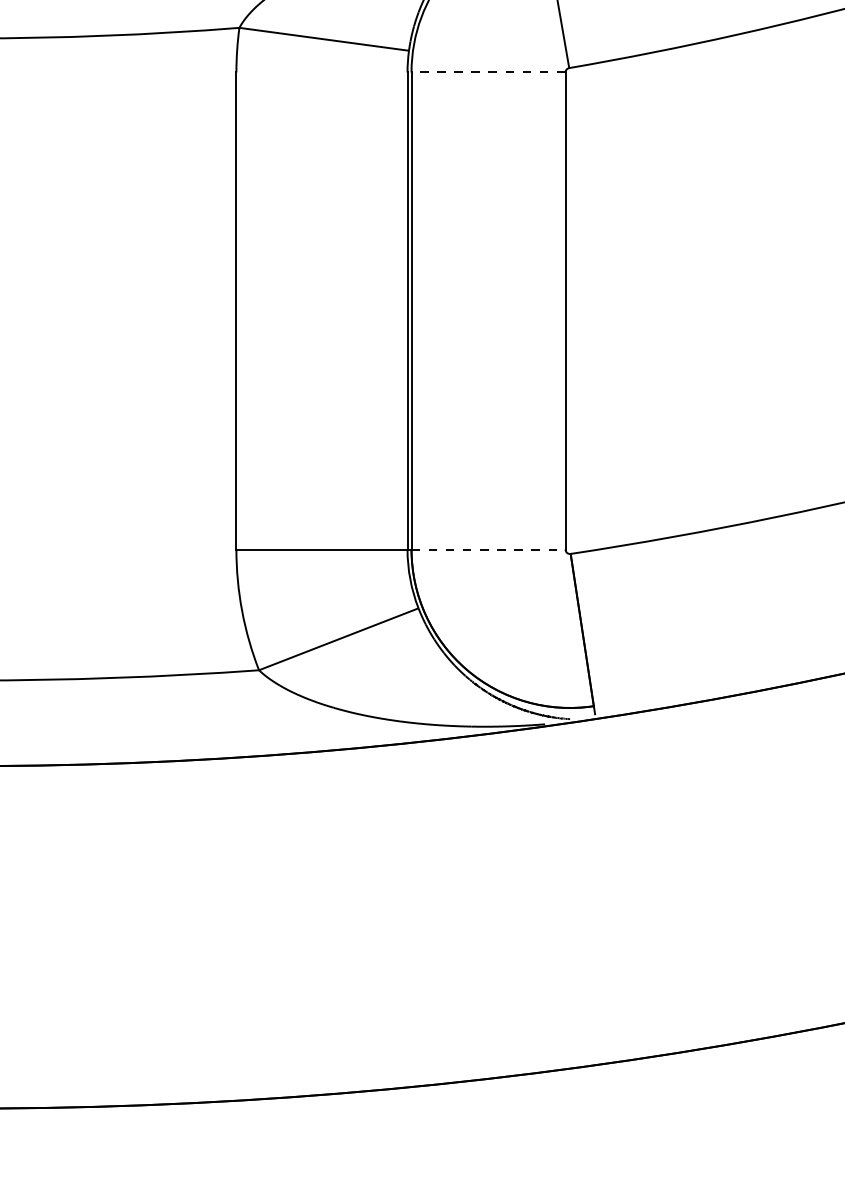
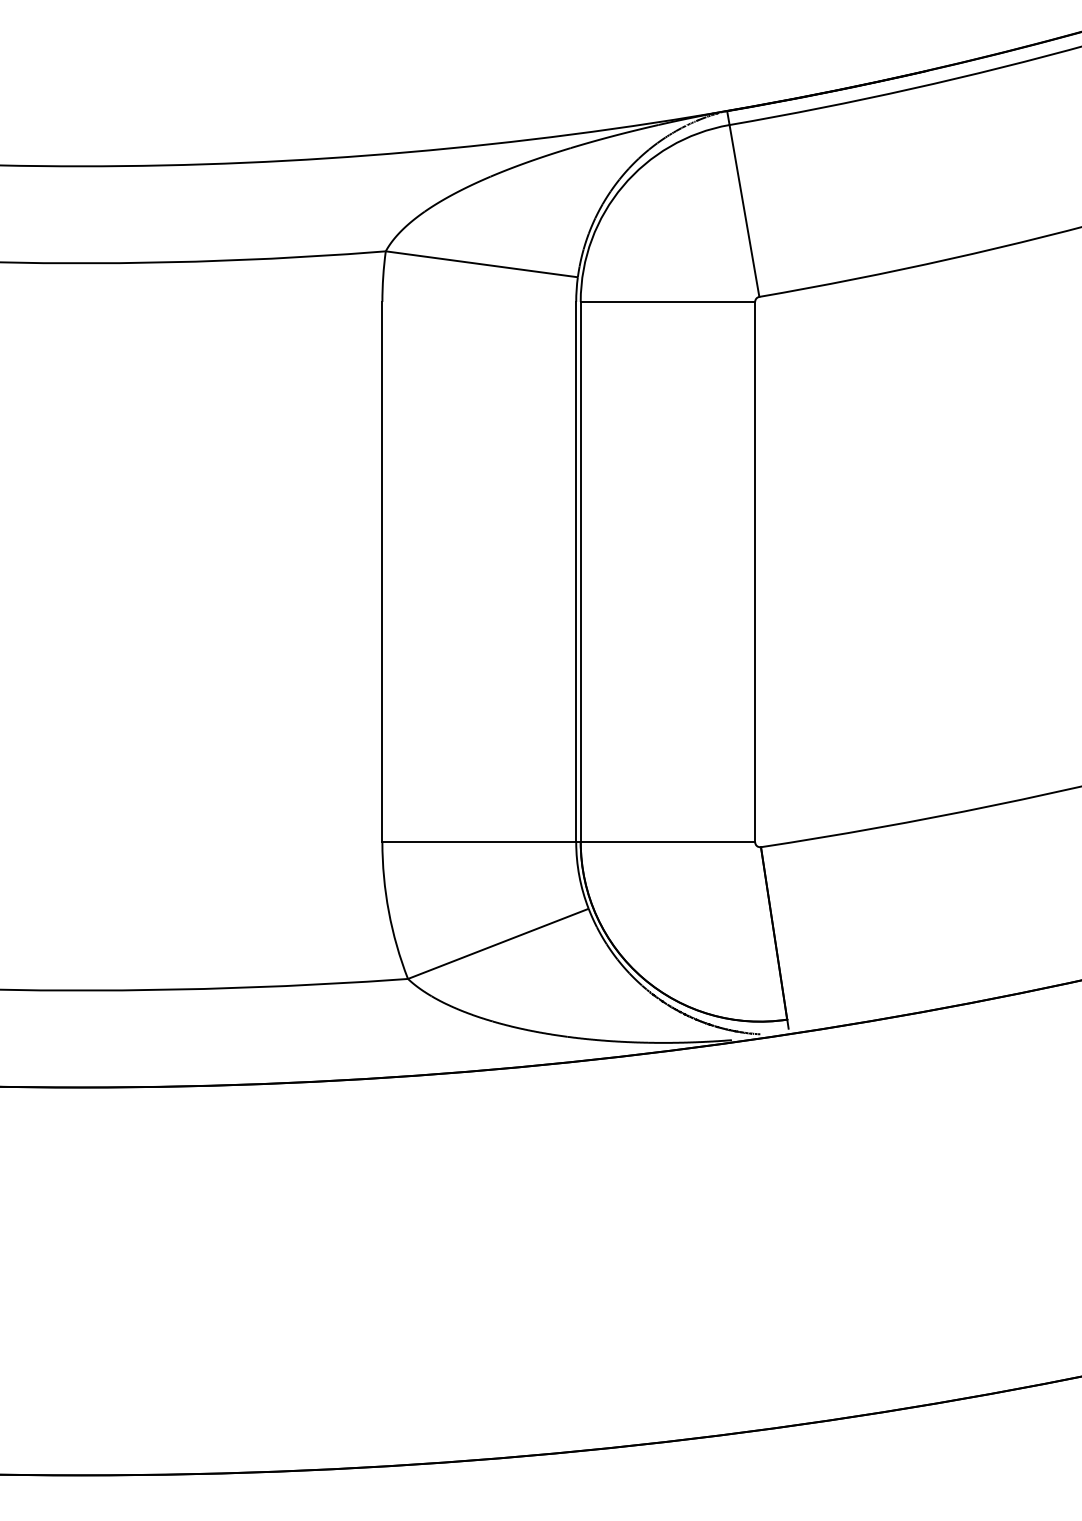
line: (488, 72) -> (667, 301), dashed -> solid
line: (489, 549) -> (668, 842), dashed -> solid

